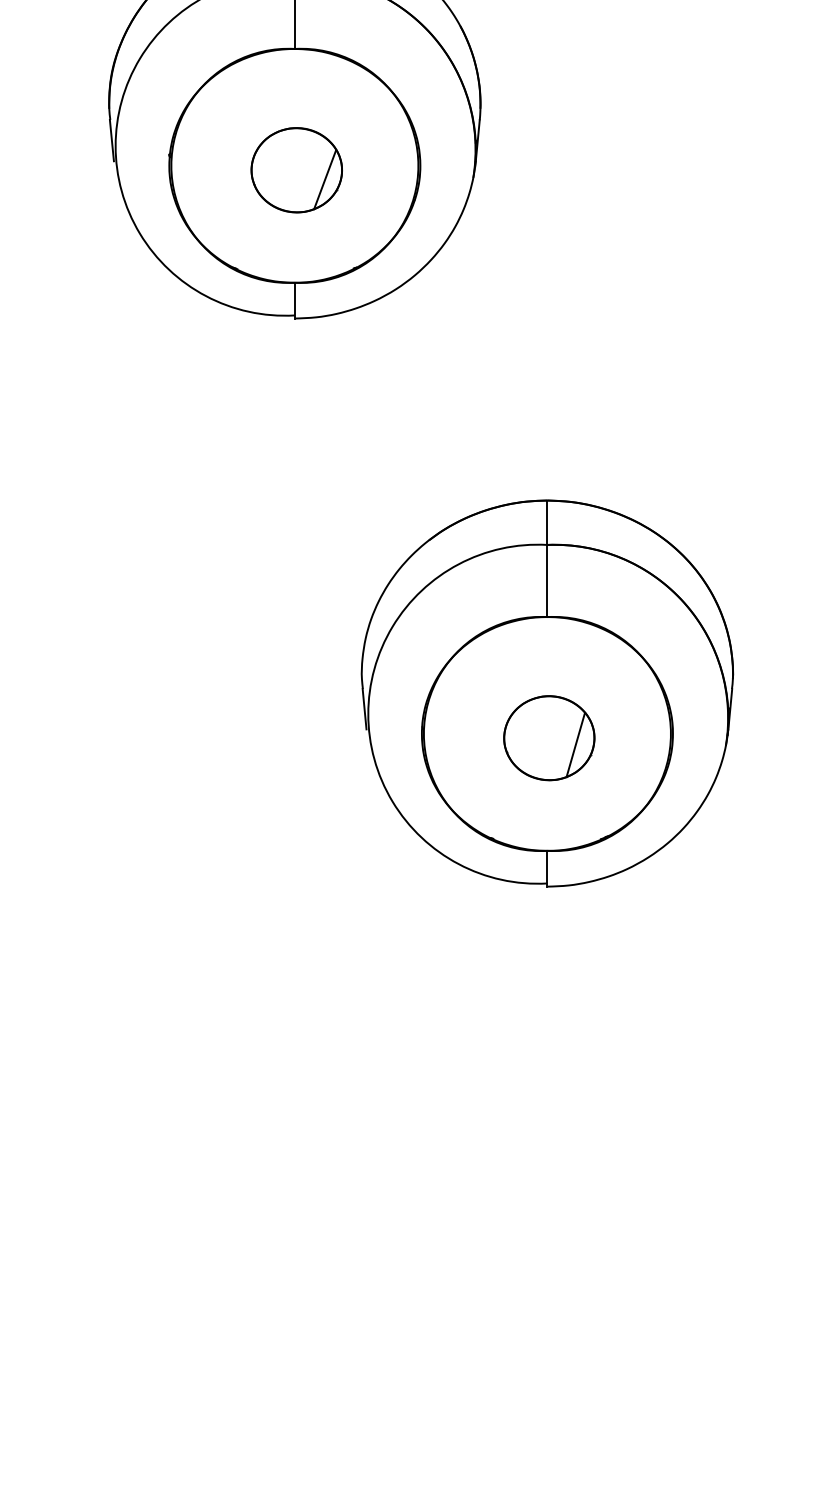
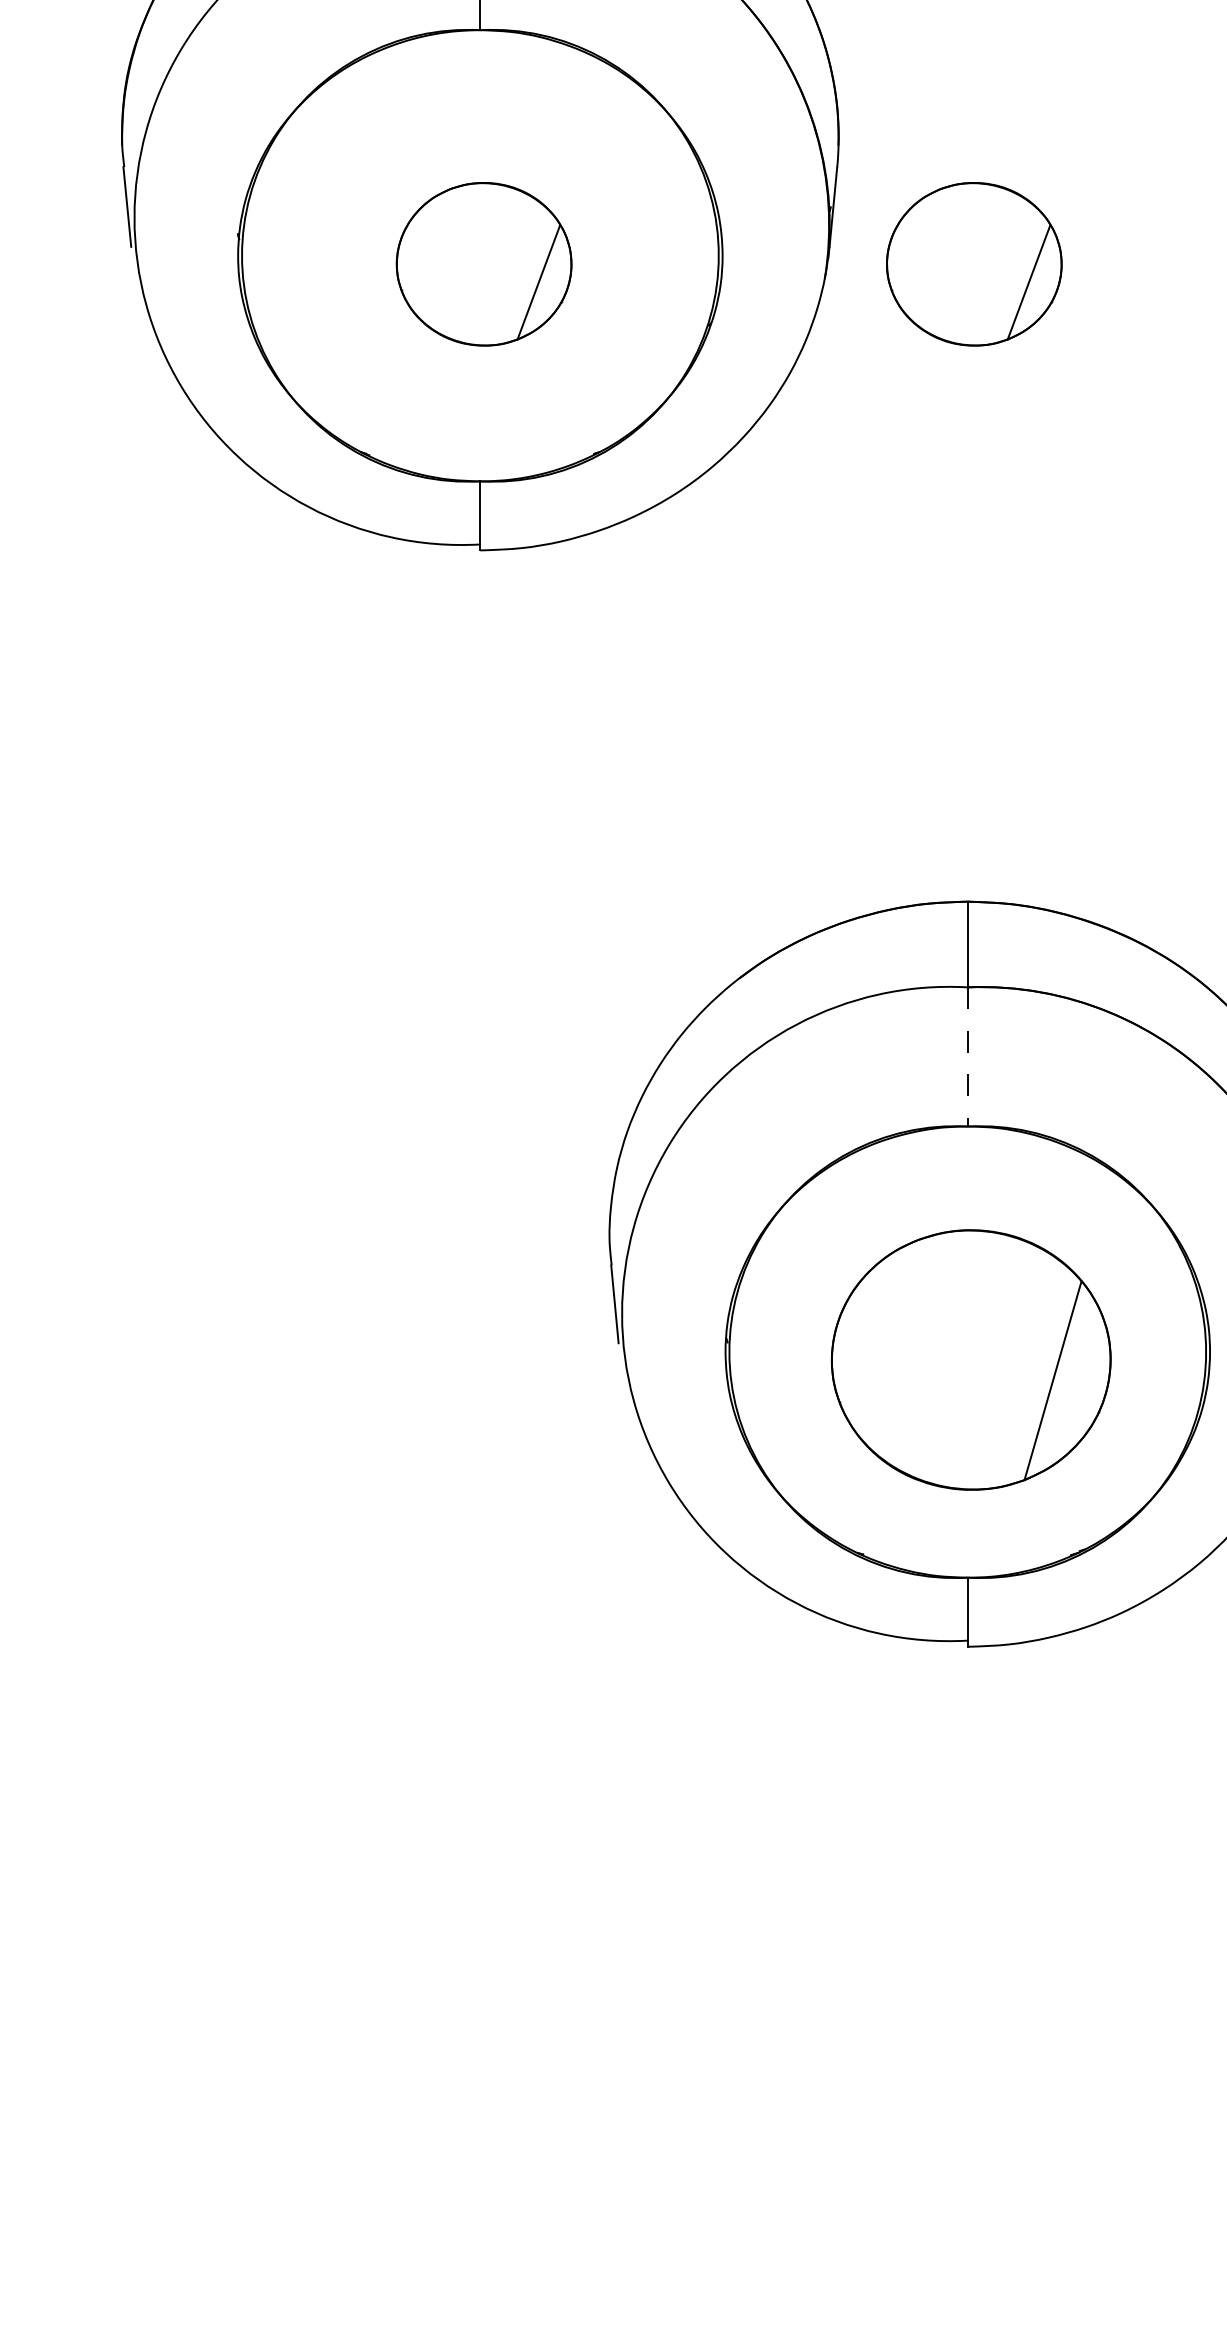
part: (550, 170) -> (973, 264), added
line: (547, 581) -> (967, 1057), solid -> dashed
part: (549, 738) -> (971, 1360), size x1.6

